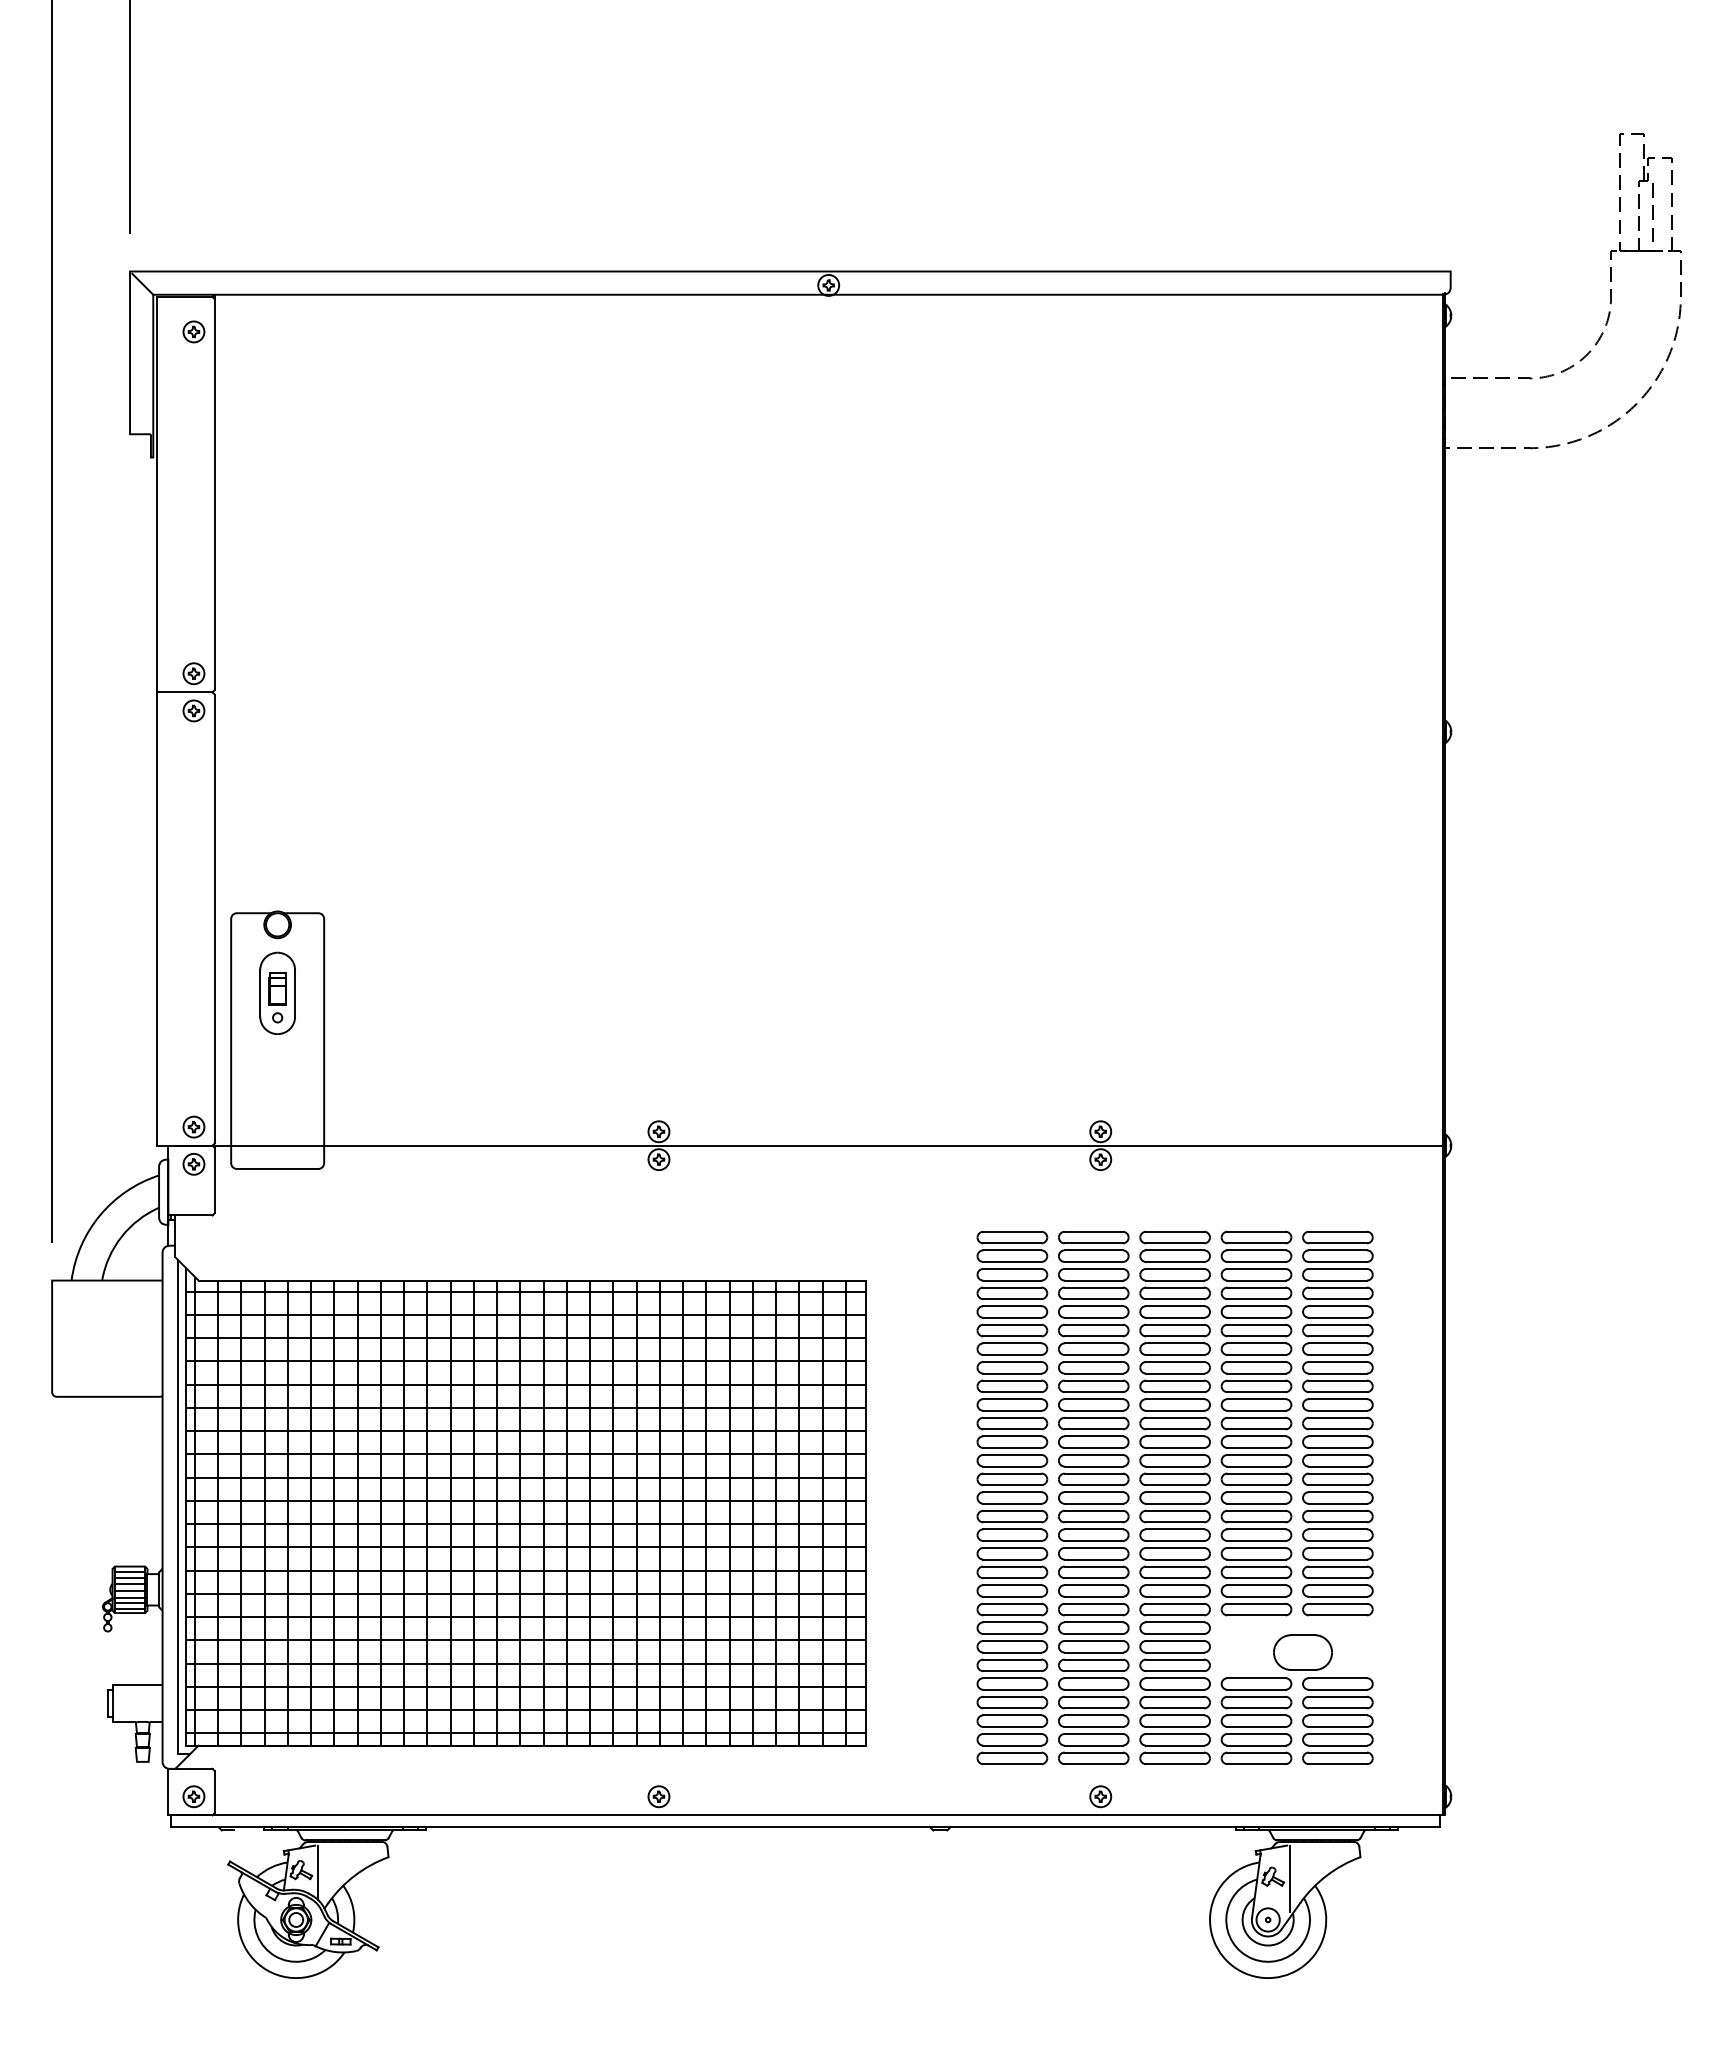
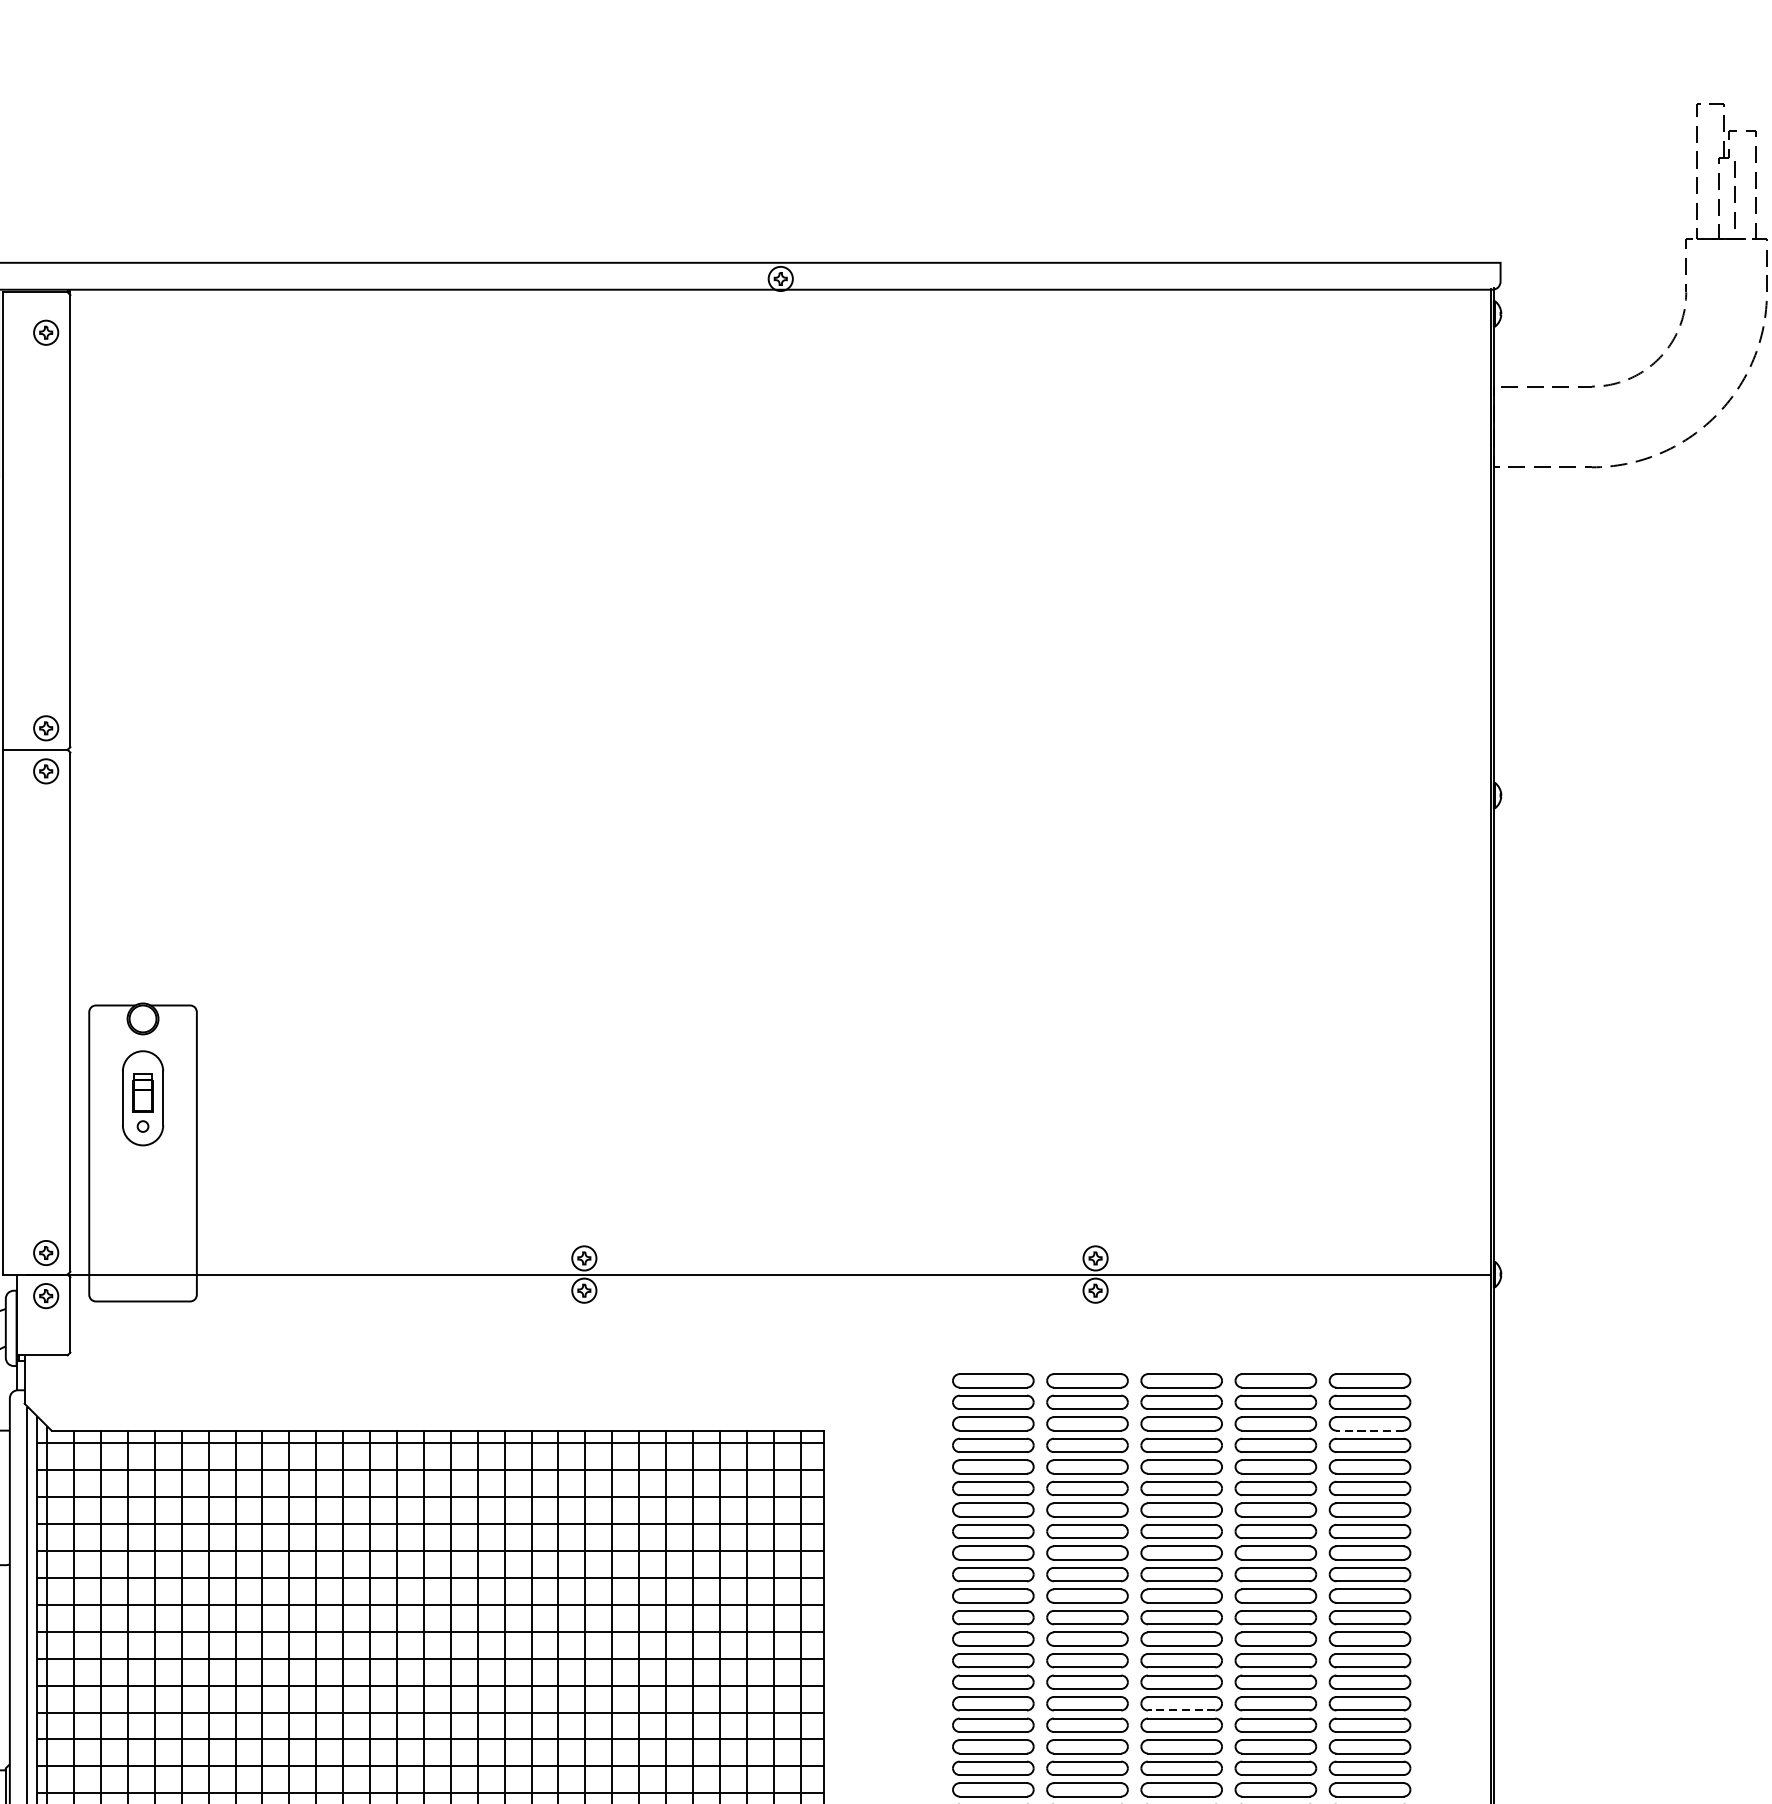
line: (1337, 1280) -> (1369, 1430), solid -> dashed
line: (1174, 1522) -> (1180, 1710), solid -> dashed

